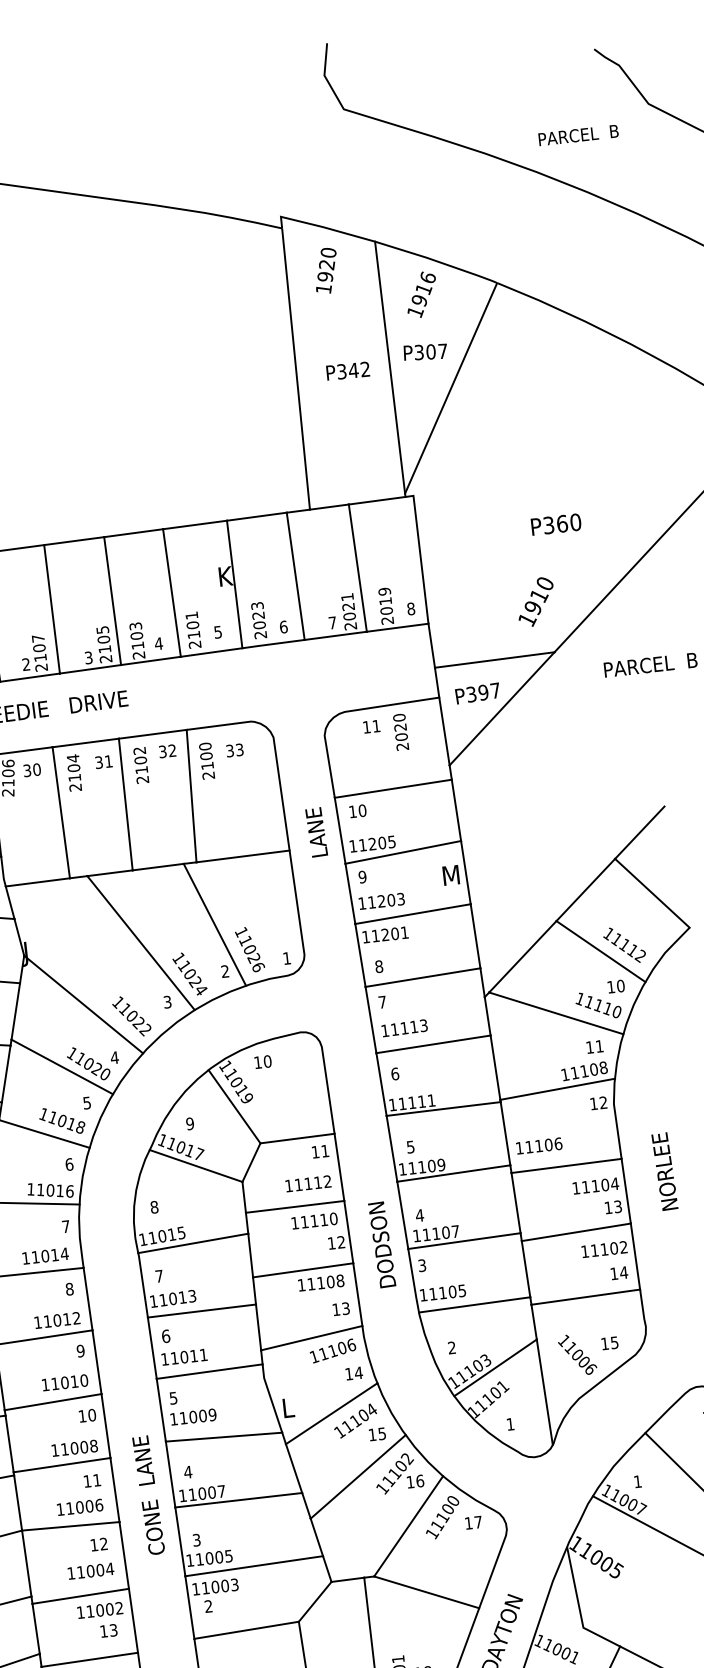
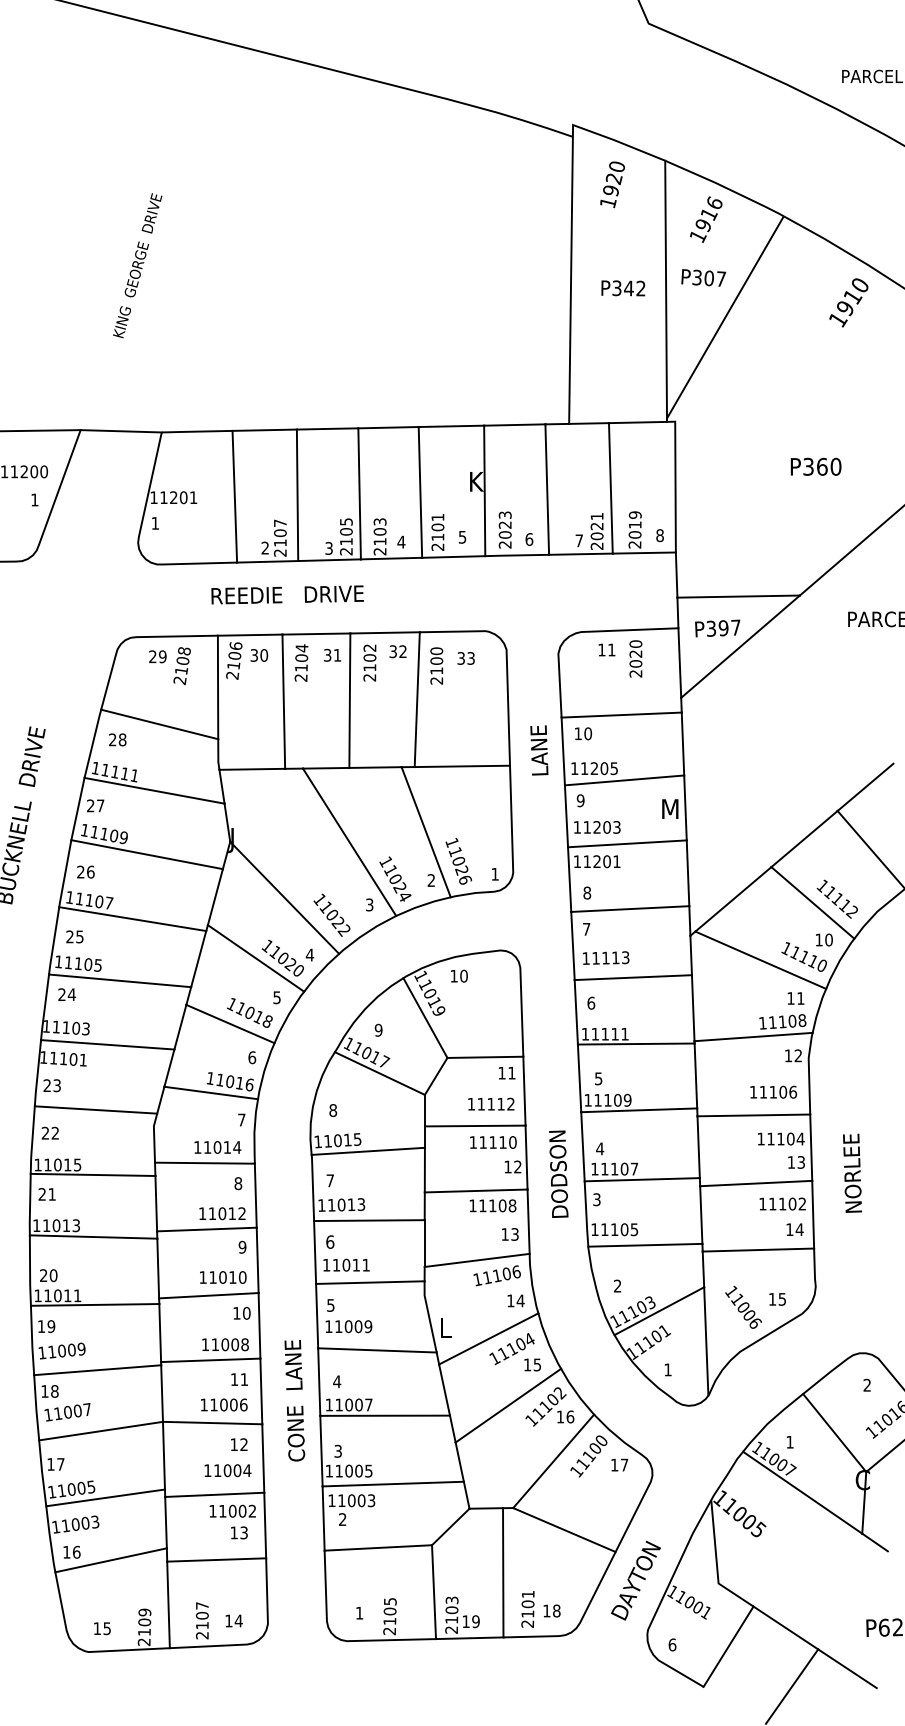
text: (535, 601) -> (848, 302), moved
text: (539, 1145) -> (773, 1091), moved
text: (664, 1170) -> (852, 1172), moved

